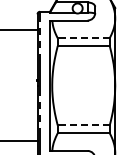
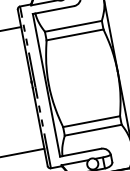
line: (83, 38) -> (73, 26), dashed -> solid
line: (83, 125) -> (91, 121), dashed -> solid

